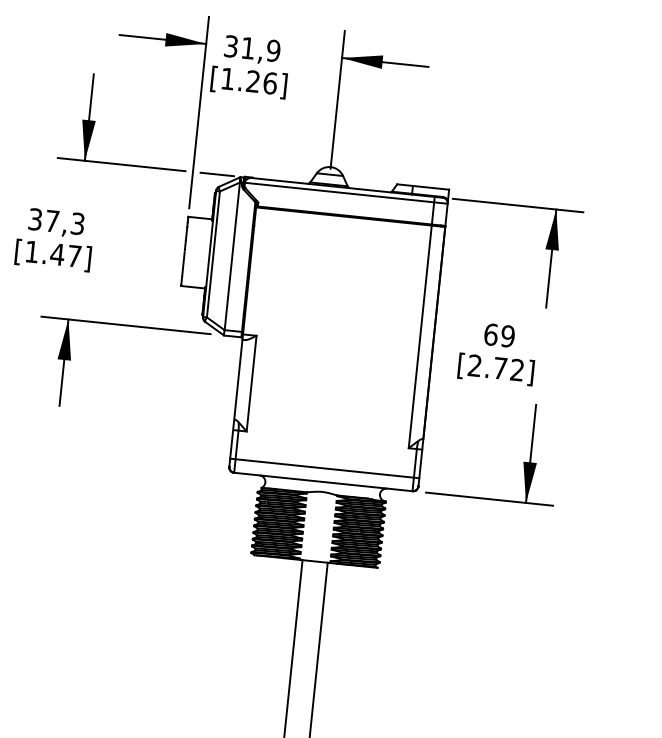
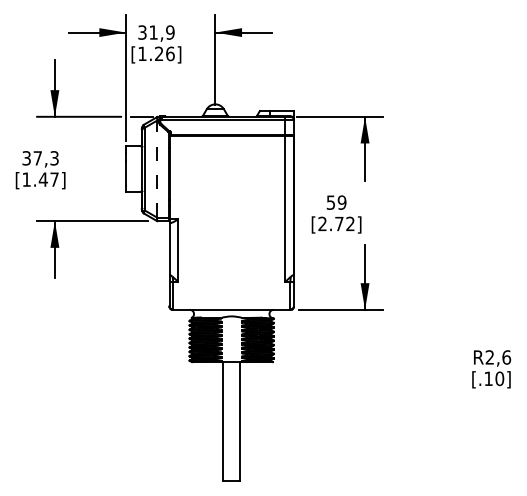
line: (232, 257) -> (157, 169), solid -> dashed
text: (490, 334) -> (330, 202), 69 -> 59
line: (324, 467) -> (231, 300), removed

